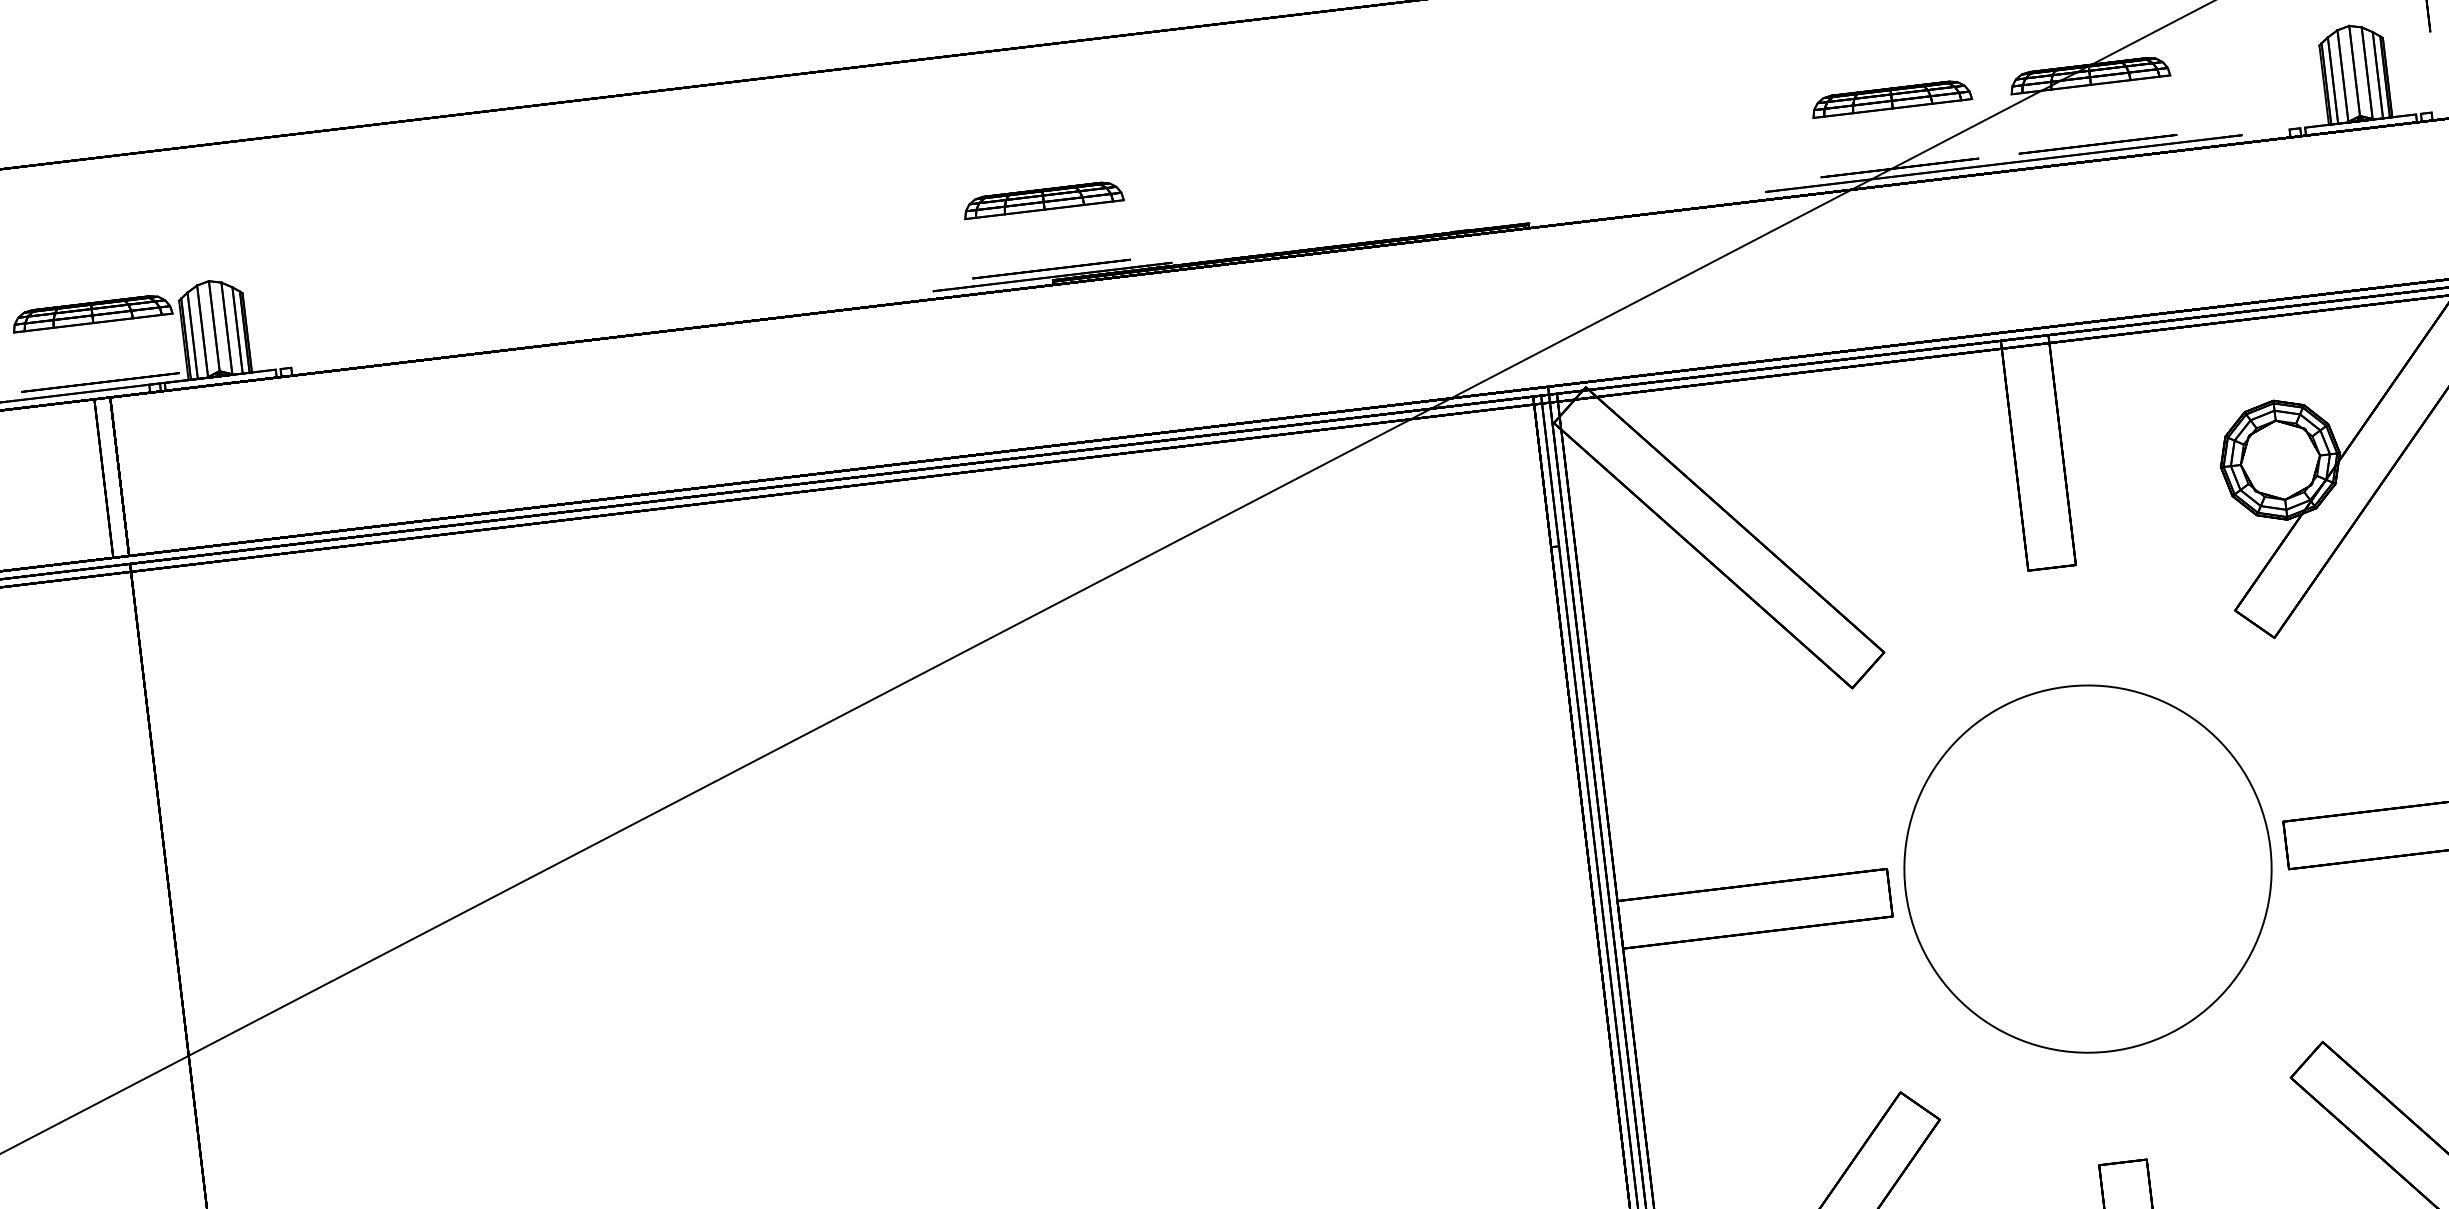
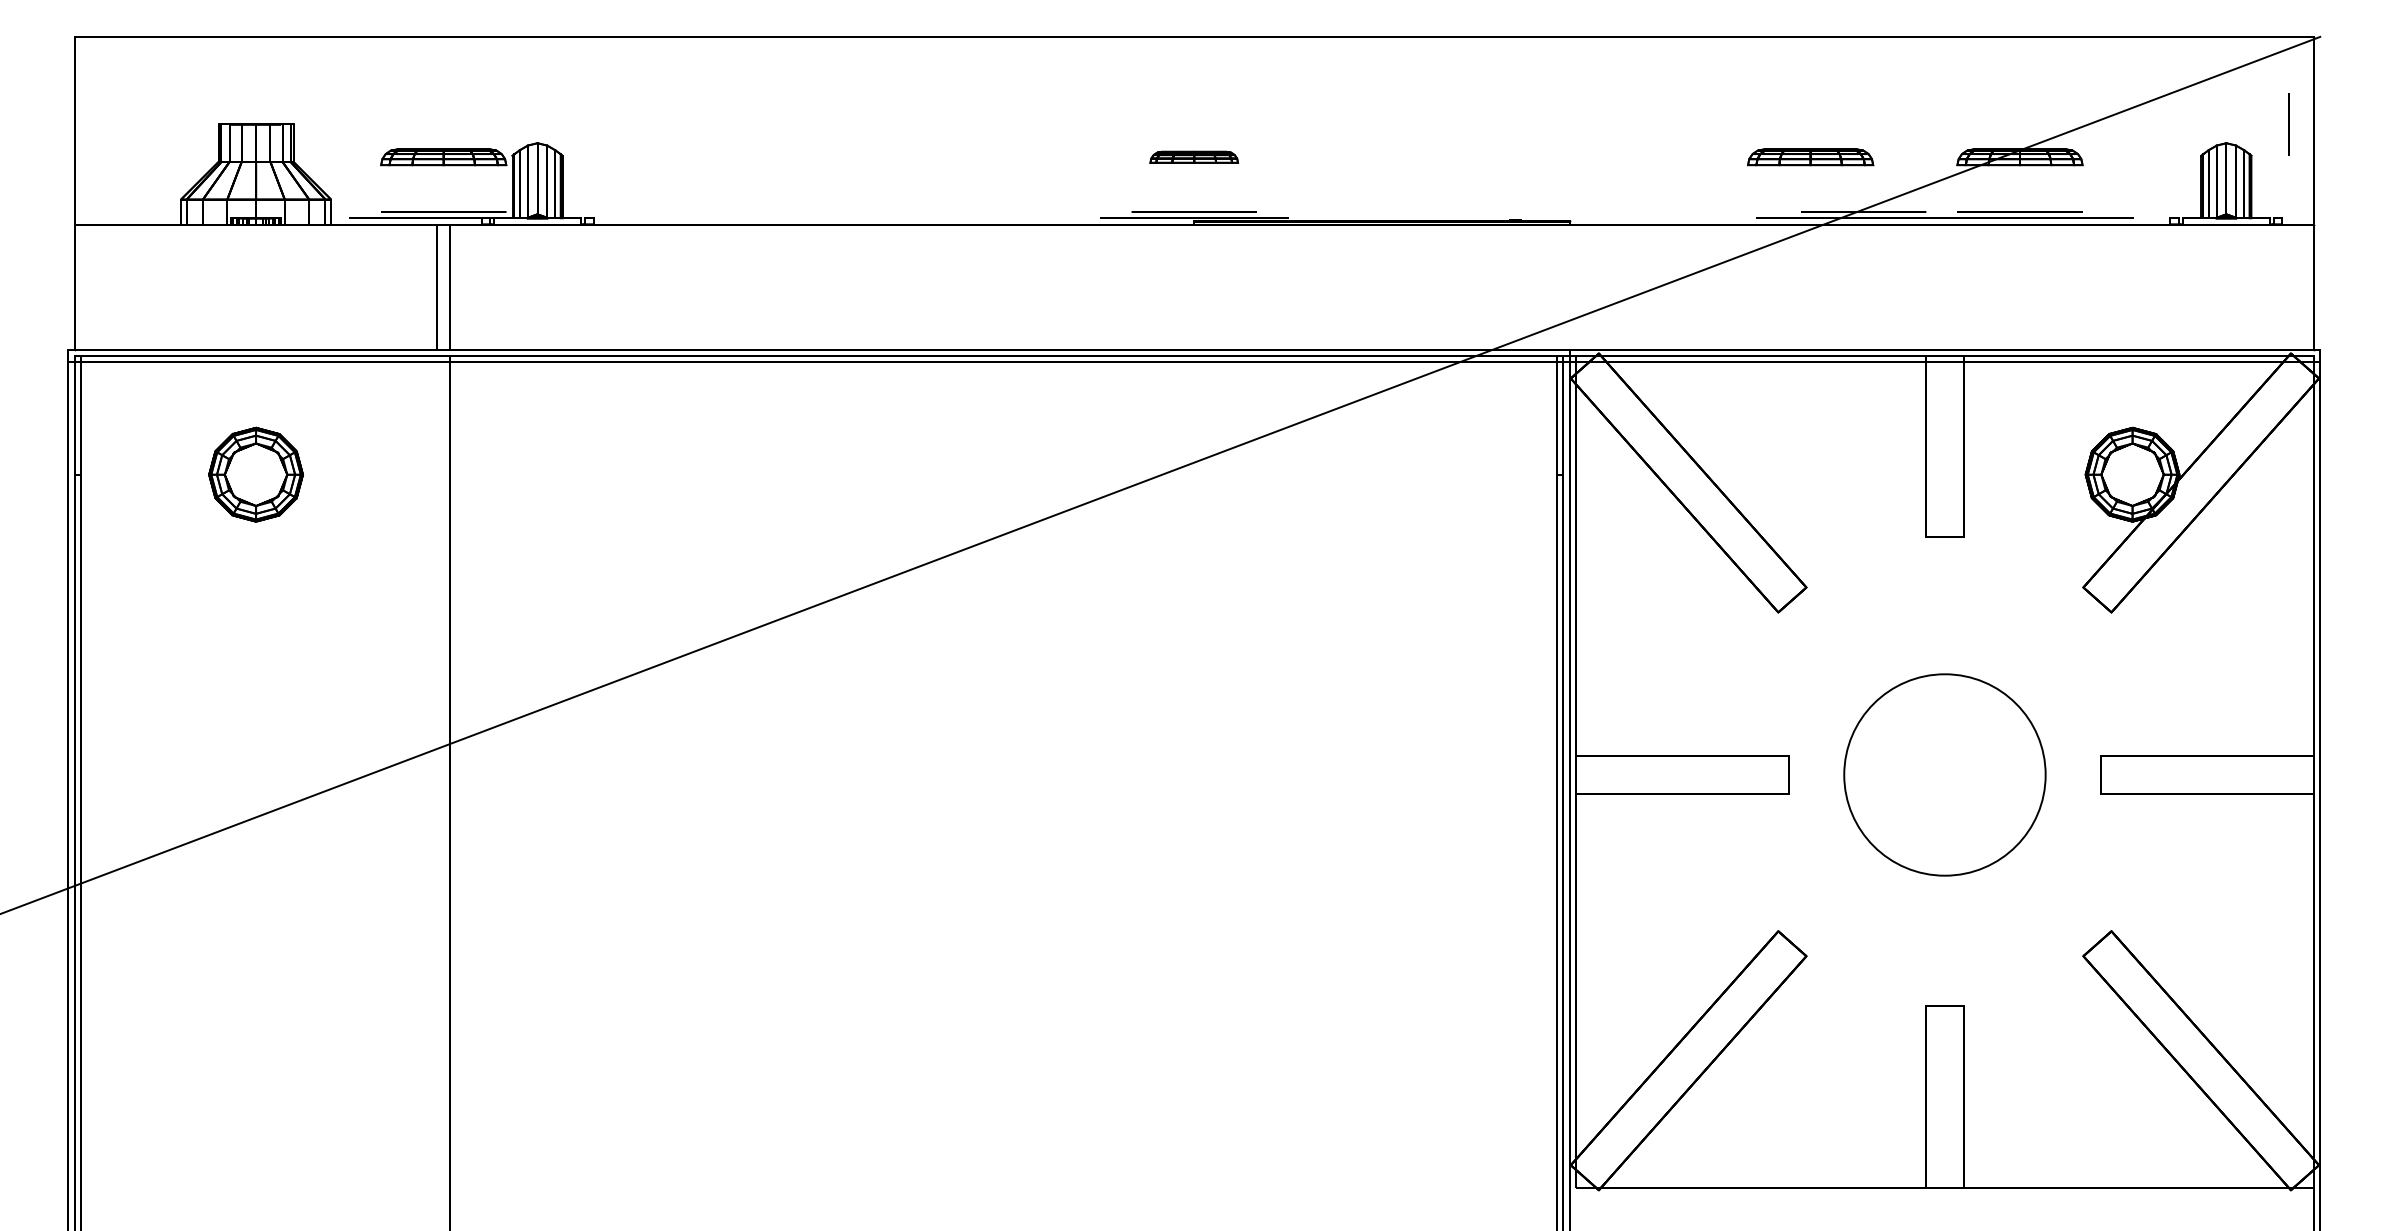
part: (1891, 98) -> (1810, 157), moved
part: (1042, 200) -> (1193, 157), size x0.7
circle: (2087, 868) -> (1944, 774), size x0.7

